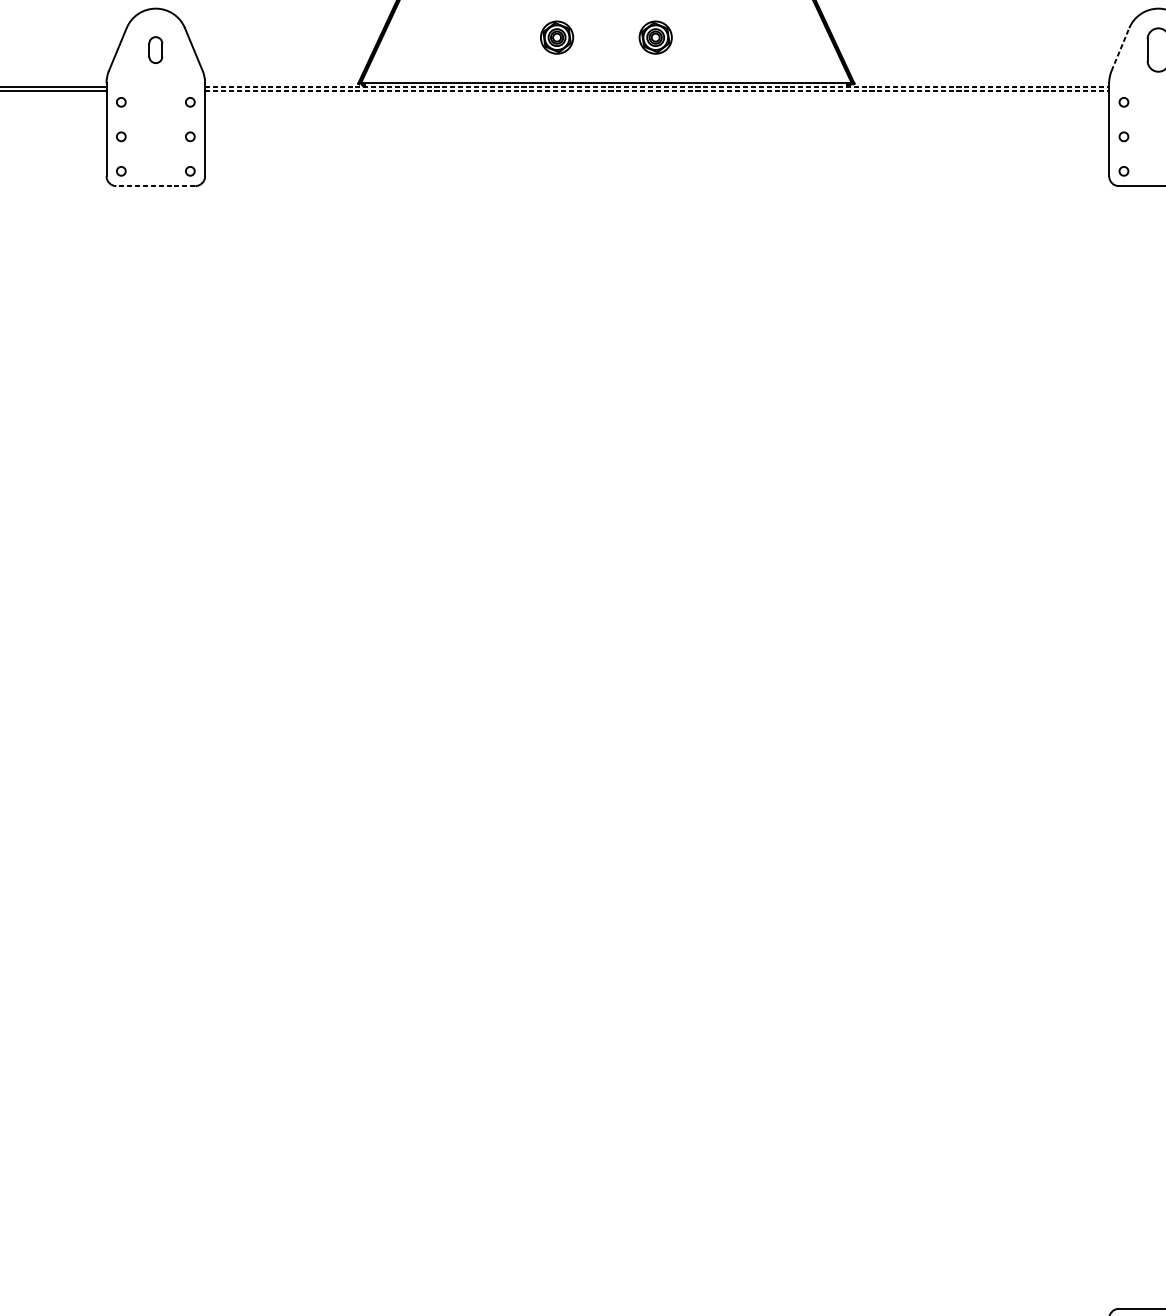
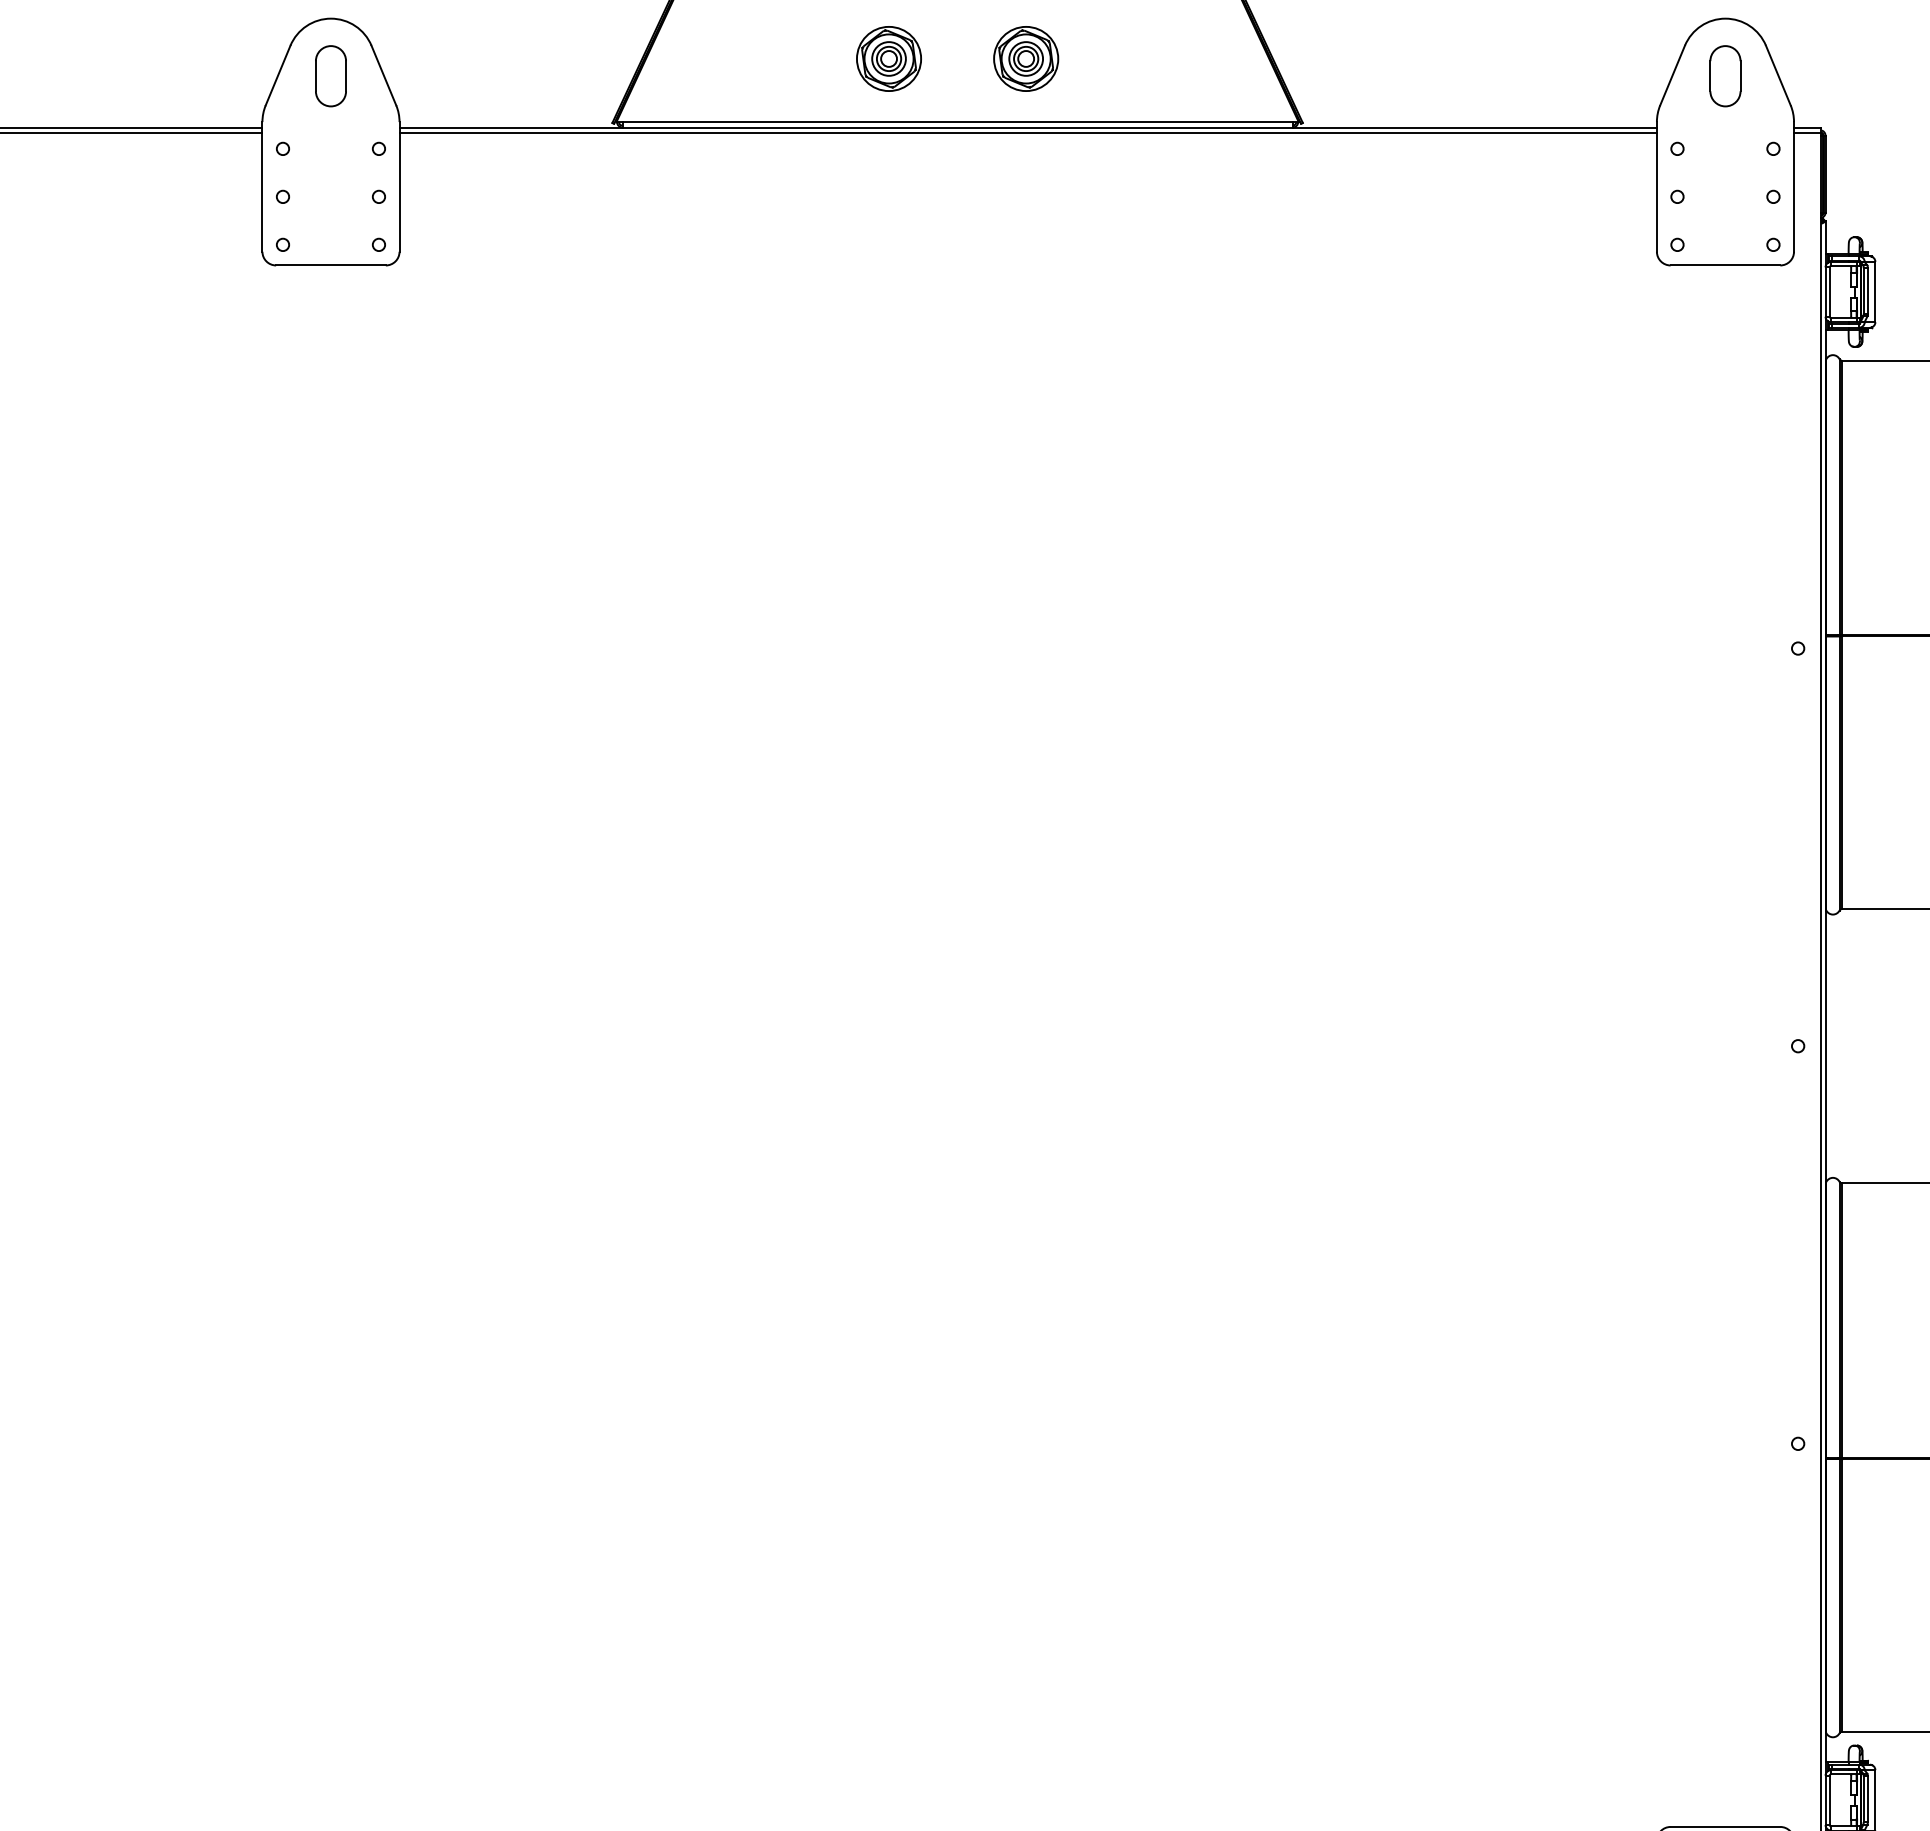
part: (556, 37) -> (888, 58), size x1.43
part: (655, 37) -> (1026, 58), size x1.43
line: (1120, 49) -> (1672, 75), dashed -> solid
part: (155, 50) -> (330, 76), size x1.67
line: (657, 86) -> (1028, 127), dashed -> solid
line: (657, 91) -> (1028, 133), dashed -> solid
line: (155, 186) -> (330, 265), dashed -> solid

